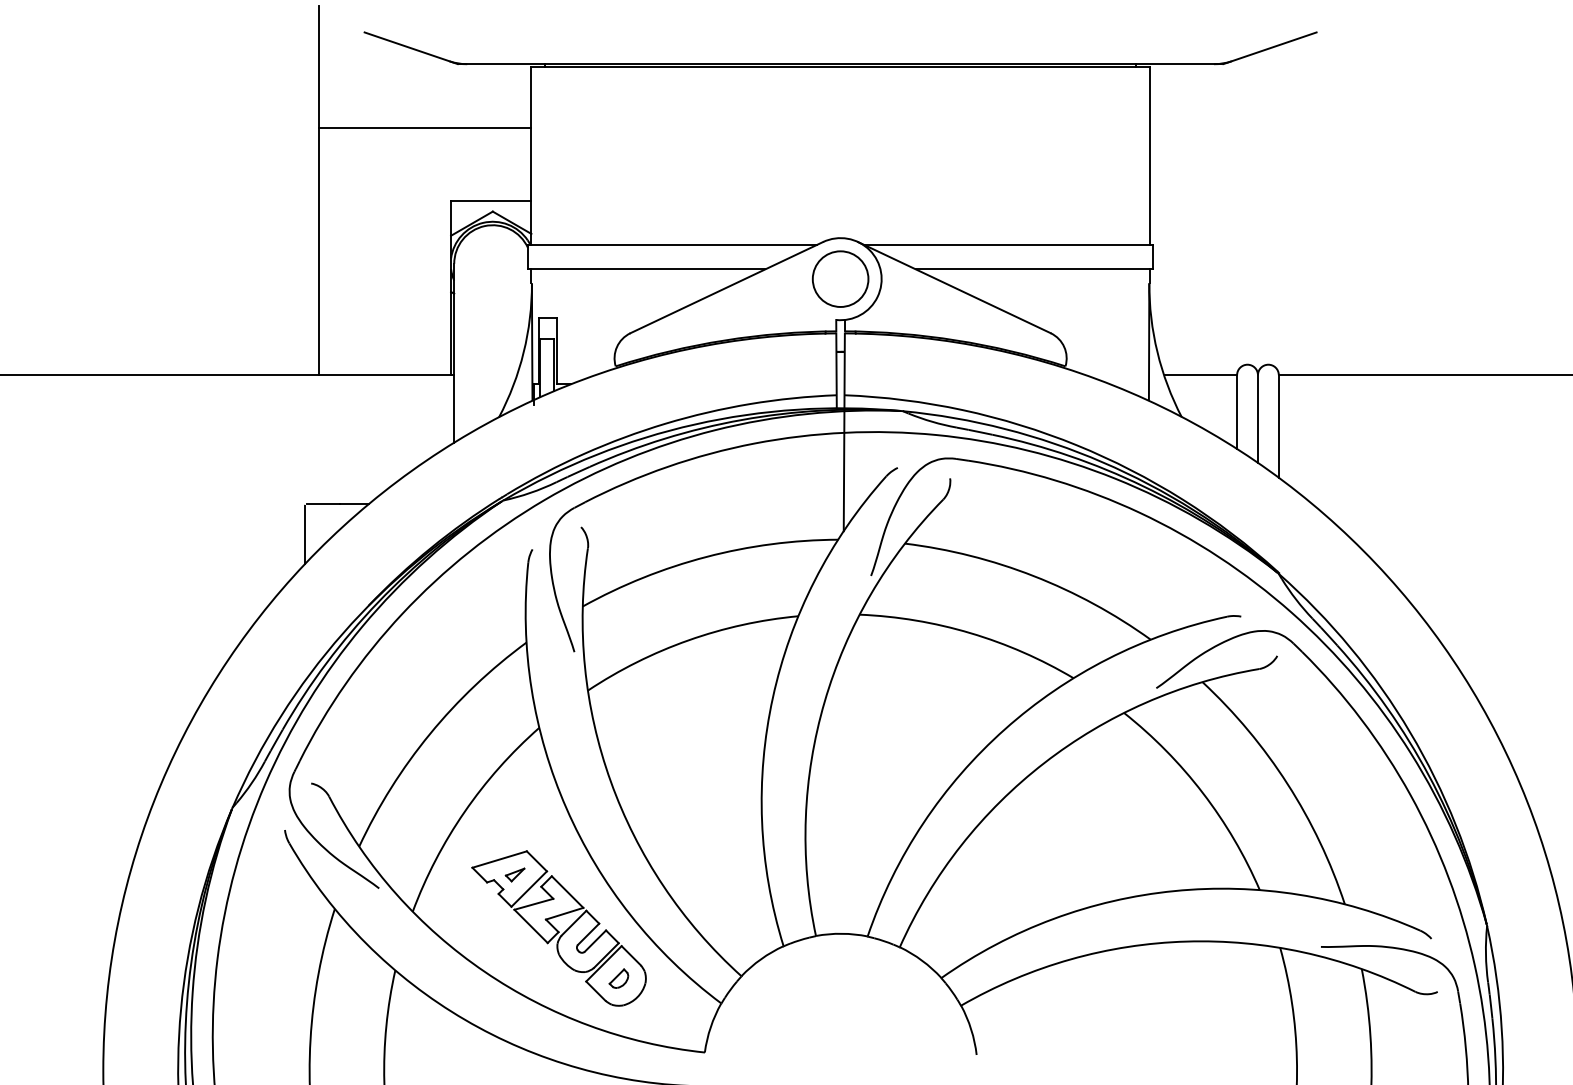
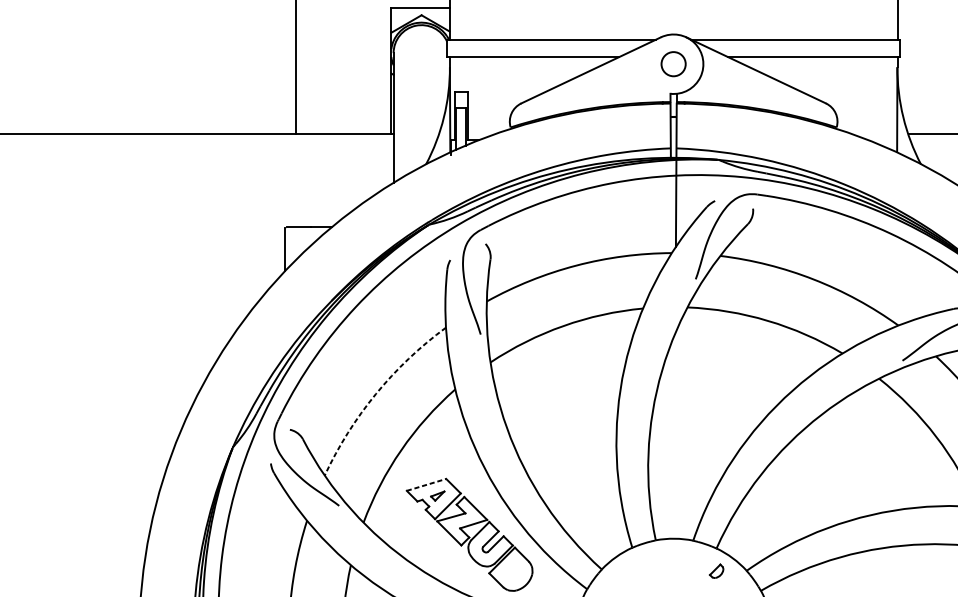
circle: (840, 278) -> (673, 63), size x0.6
arc: (430, 734) -> (376, 394), solid -> dashed
line: (500, 859) -> (427, 484), solid -> dashed
part: (618, 978) -> (716, 571), moved

